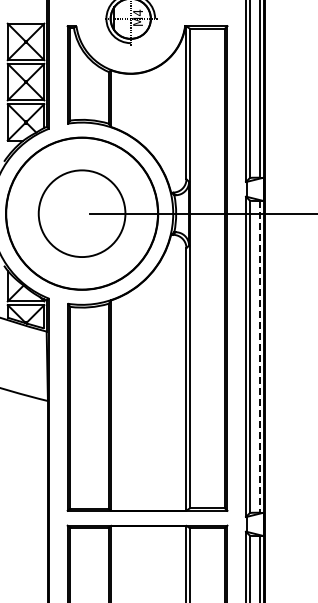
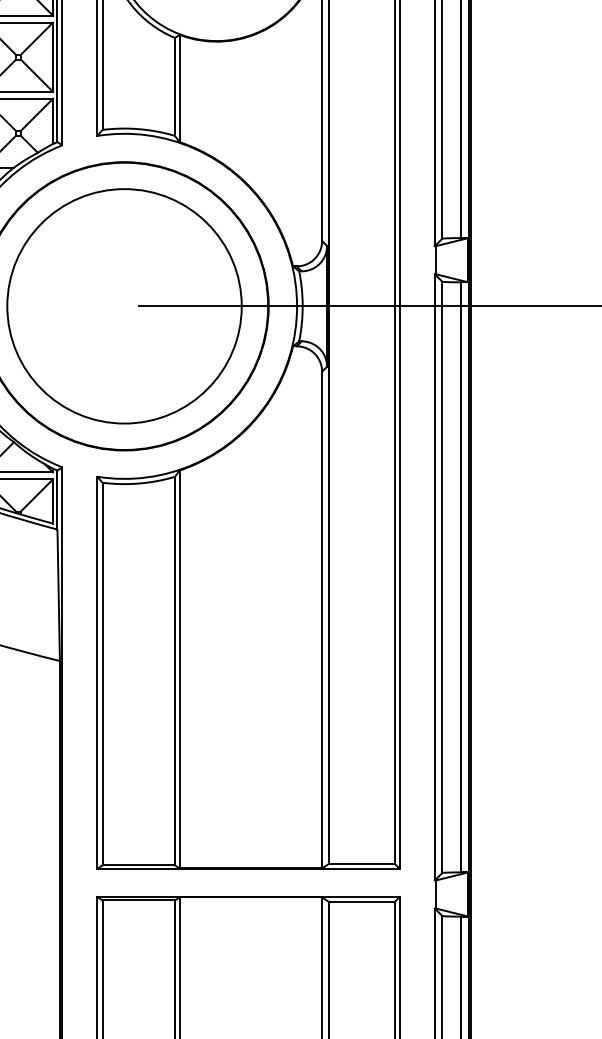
circle: (82, 213) -> (125, 305), size x1.43
line: (259, 356) -> (460, 576), dashed -> solid

